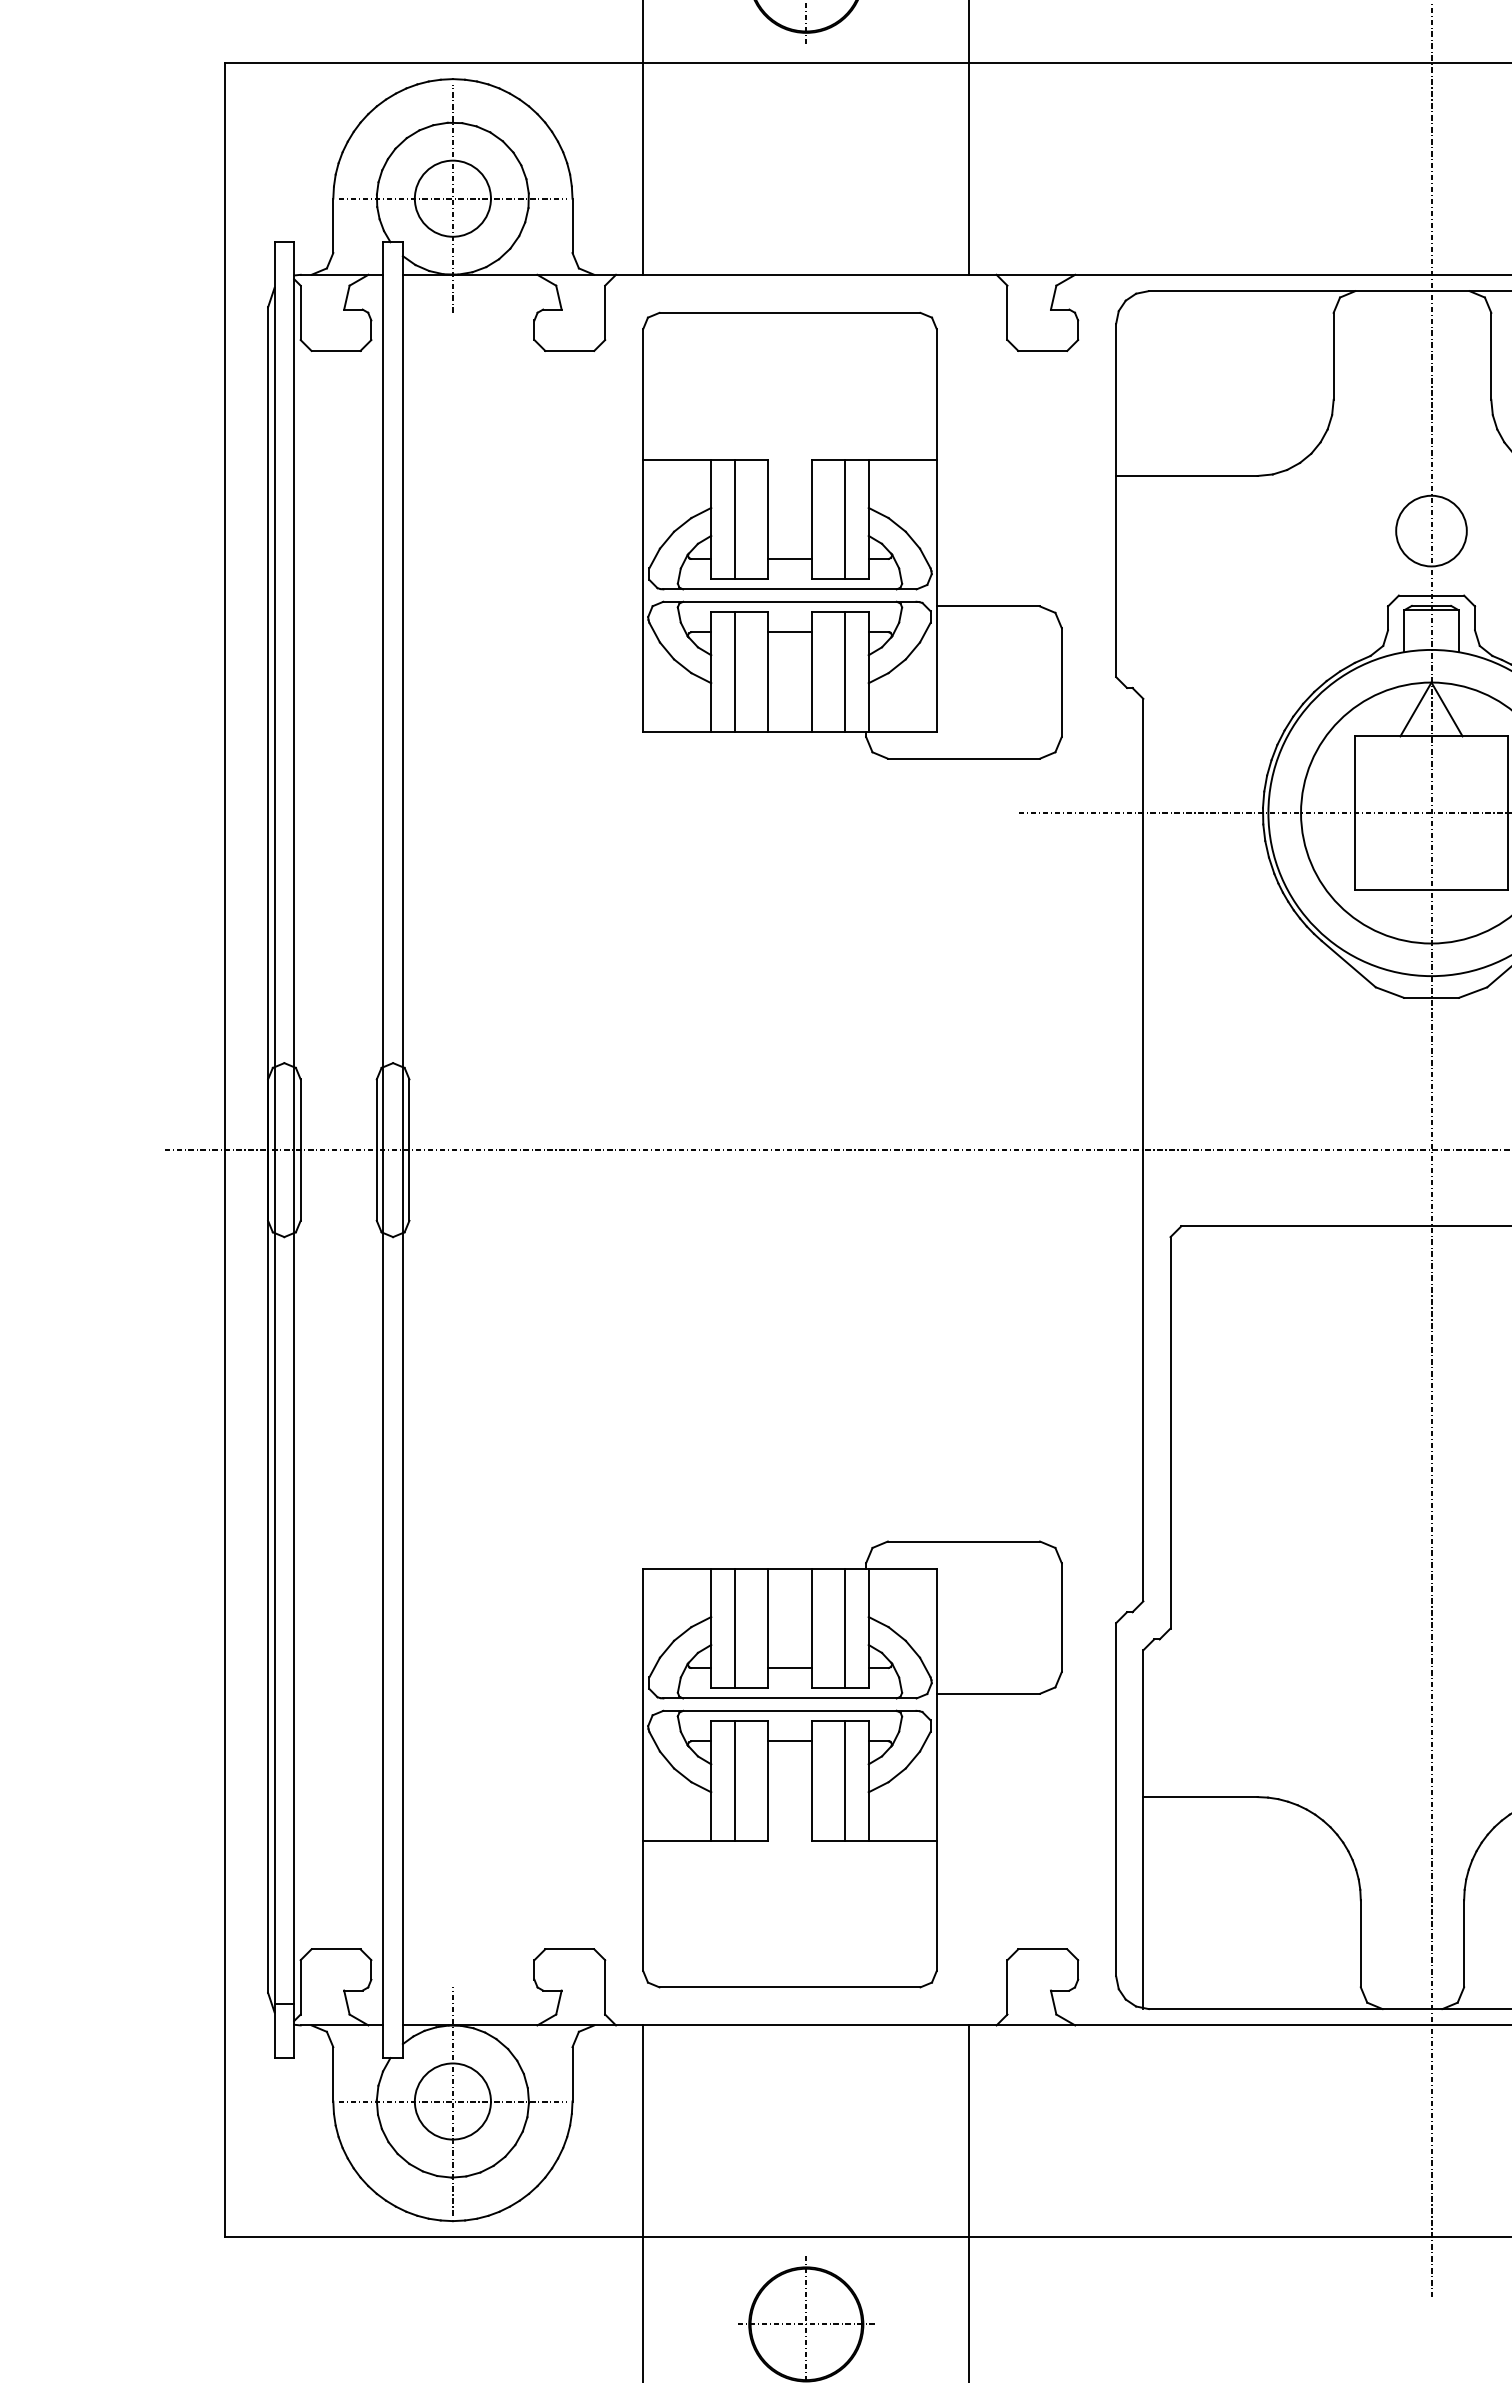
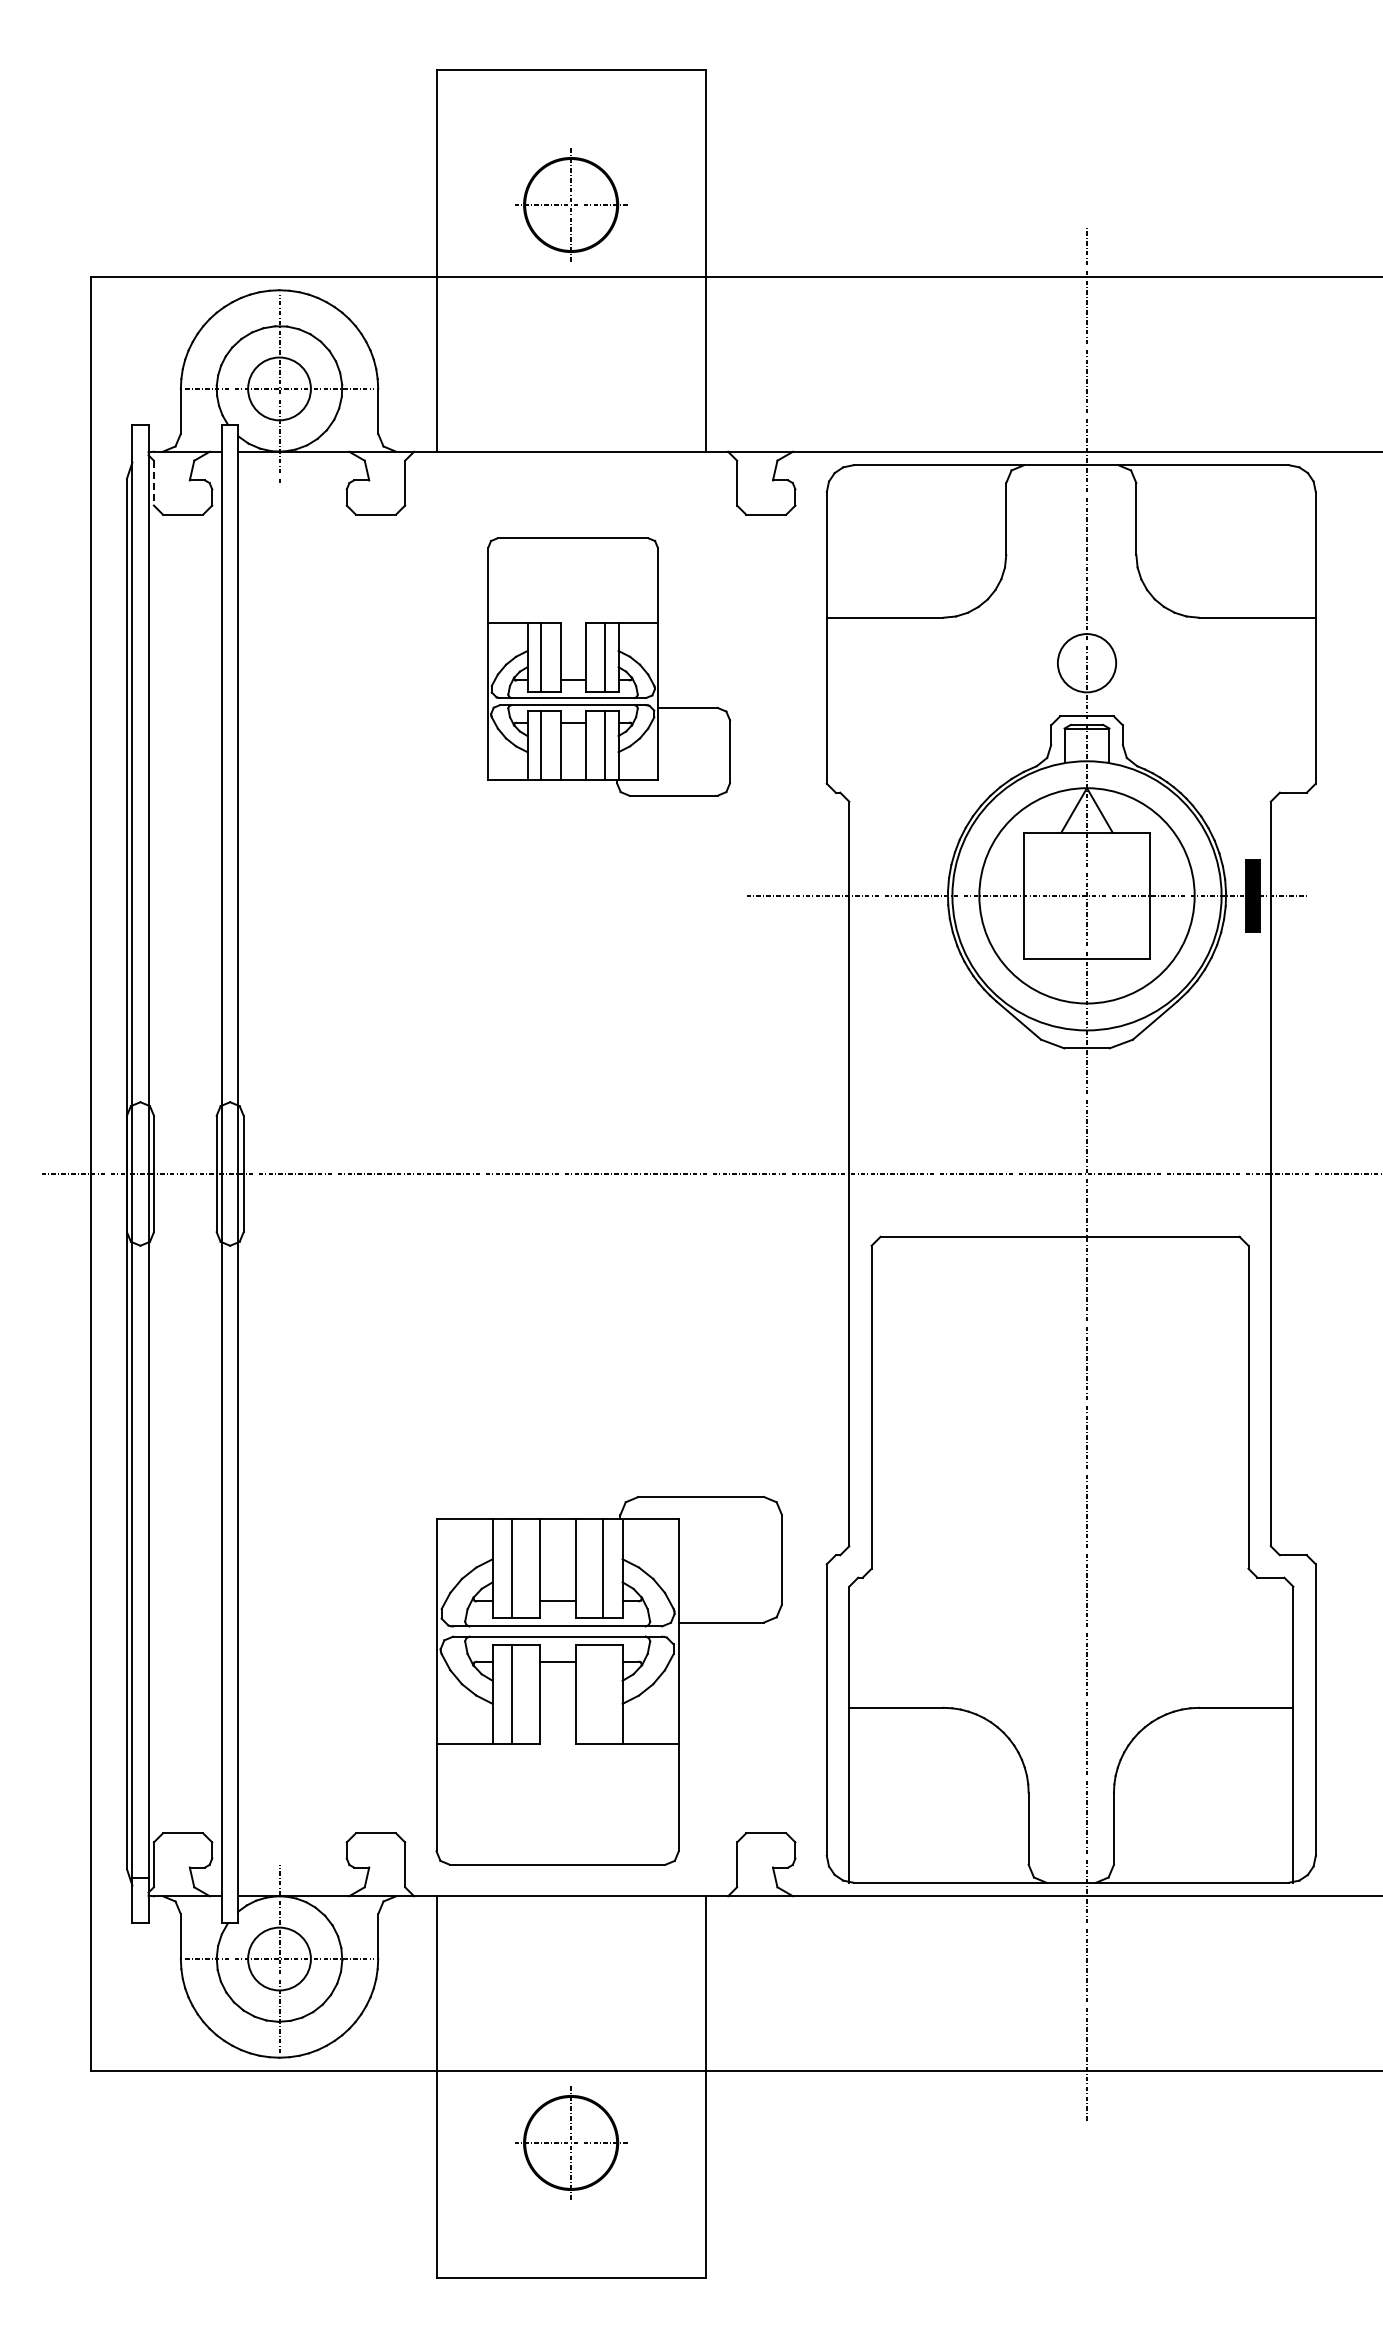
line: (300, 313) -> (153, 483), solid -> dashed
part: (851, 535) -> (608, 666), size x0.7
line: (845, 1780) -> (603, 1694), removed

